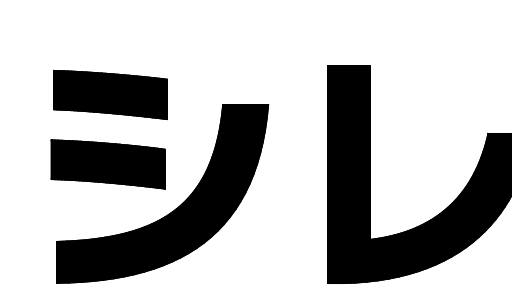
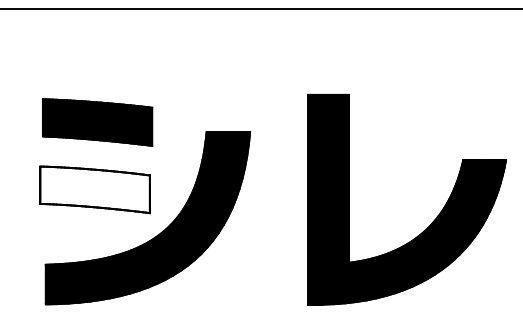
fill: (107, 164) -> (94, 189), removed

